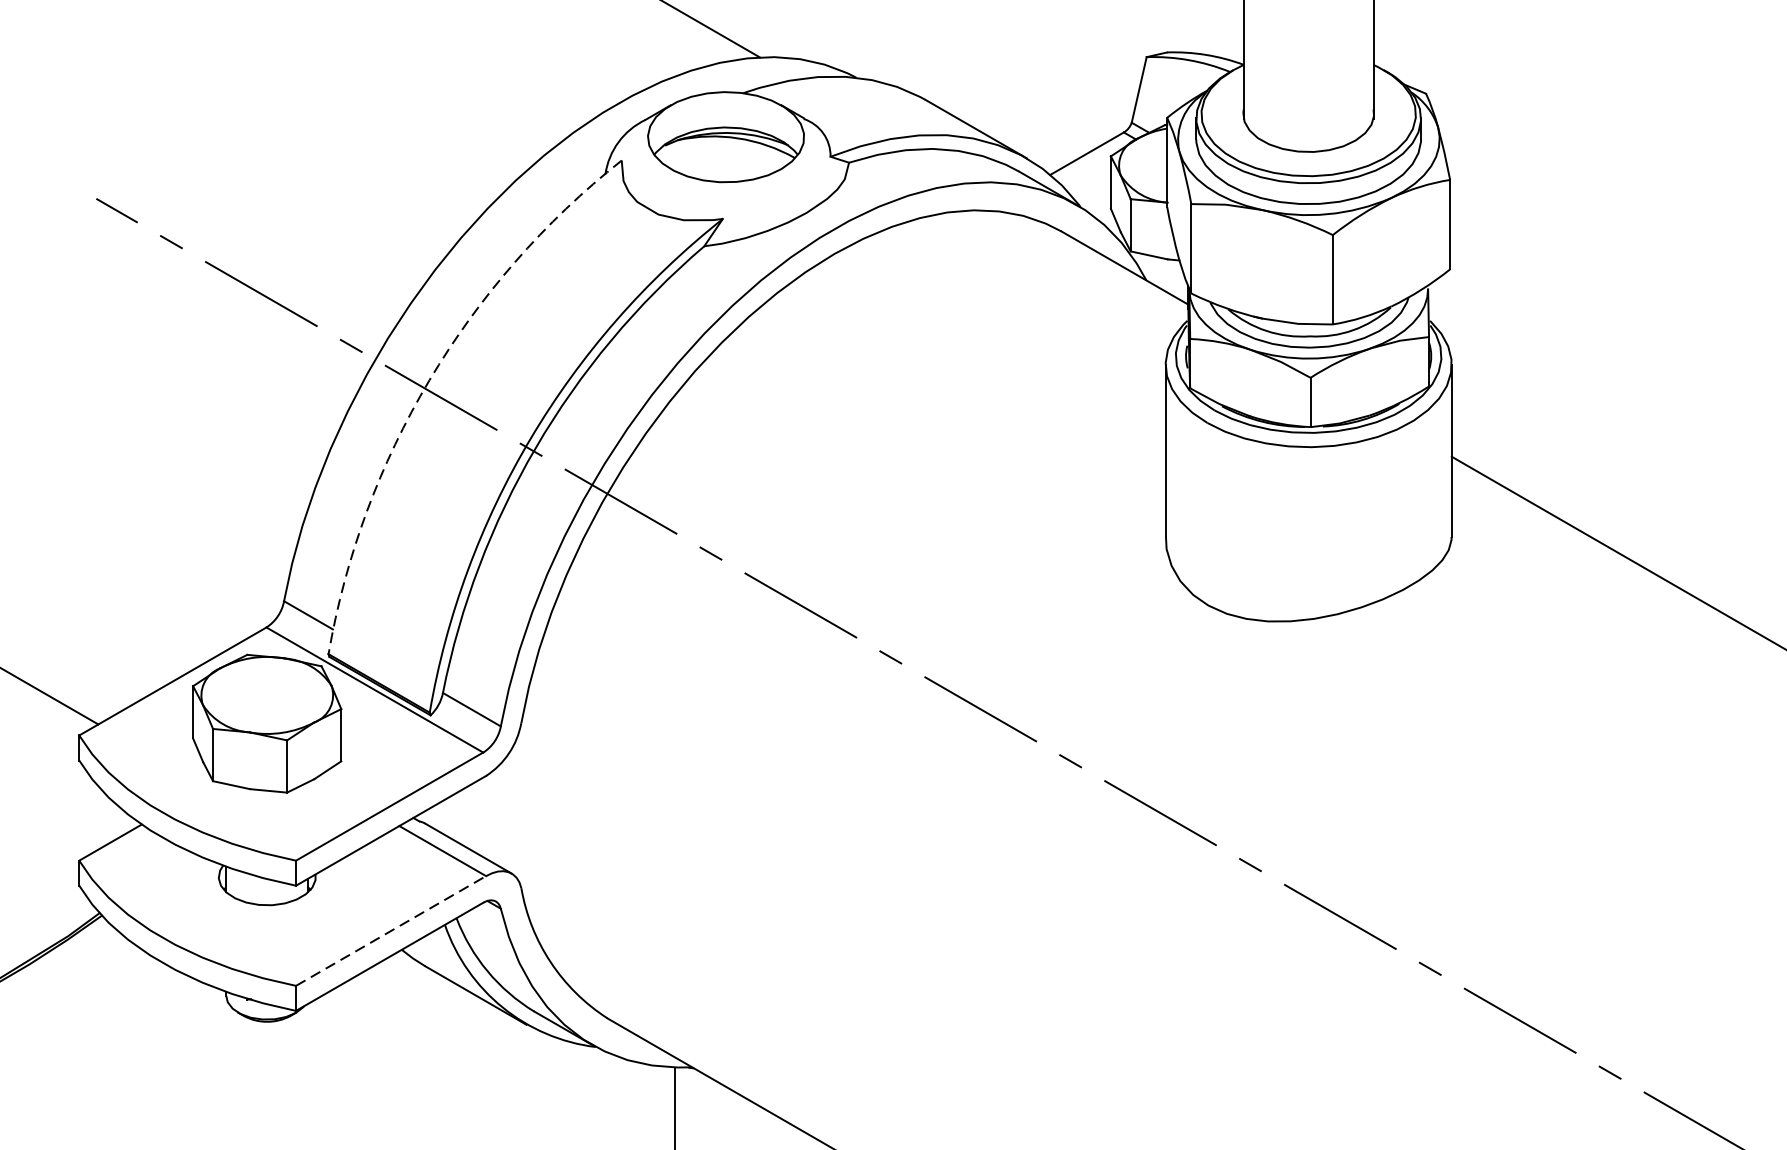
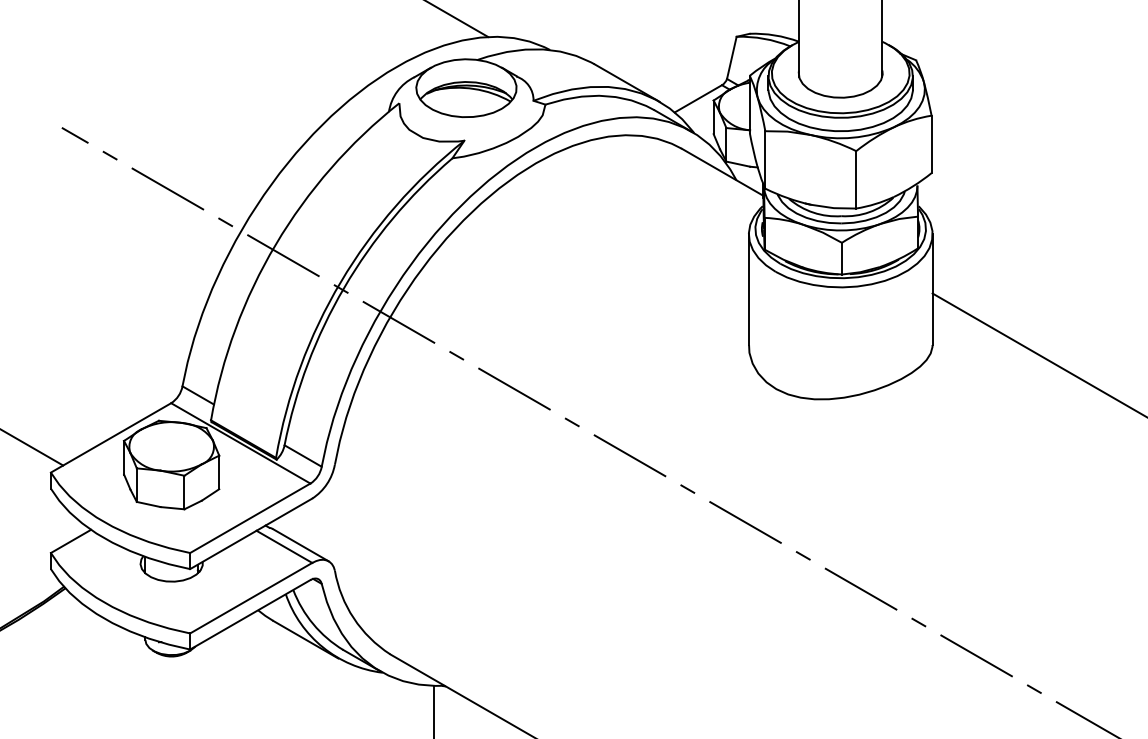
arc: (428, 380) -> (275, 244), dashed -> solid
line: (391, 931) -> (251, 598), dashed -> solid

